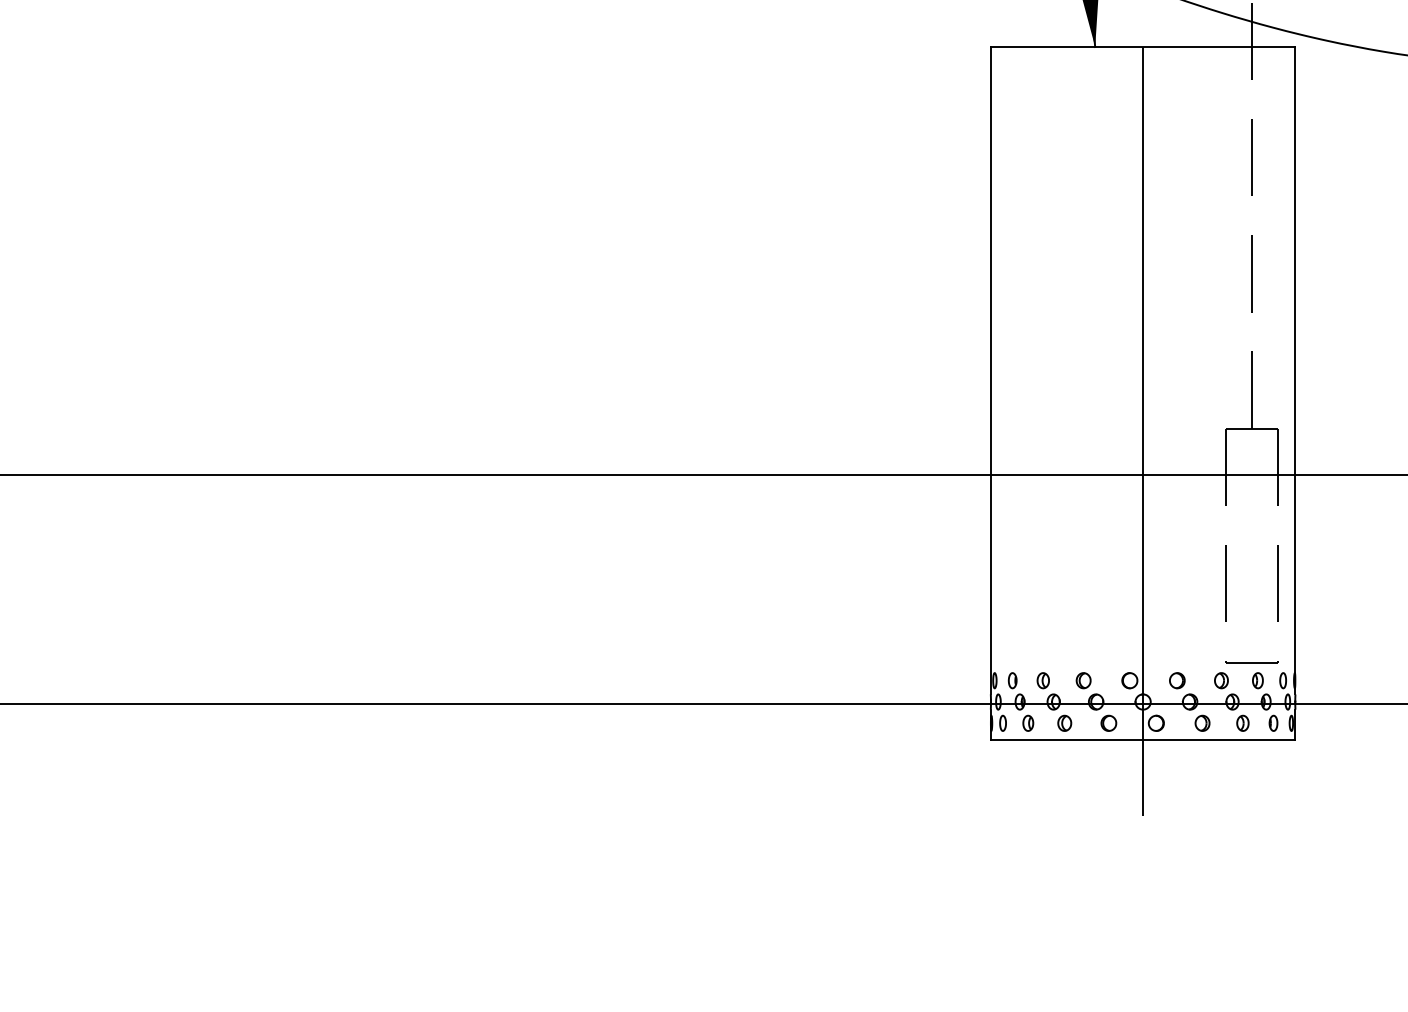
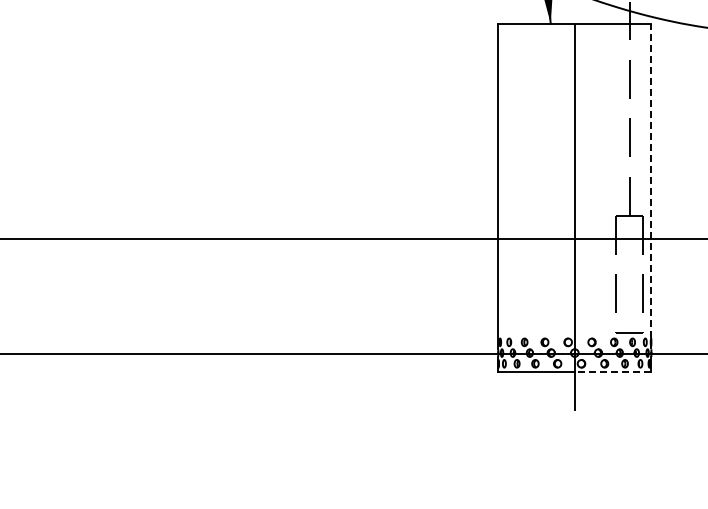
line: (1295, 370) -> (651, 186), solid -> dashed
line: (1217, 740) -> (612, 372), solid -> dashed

